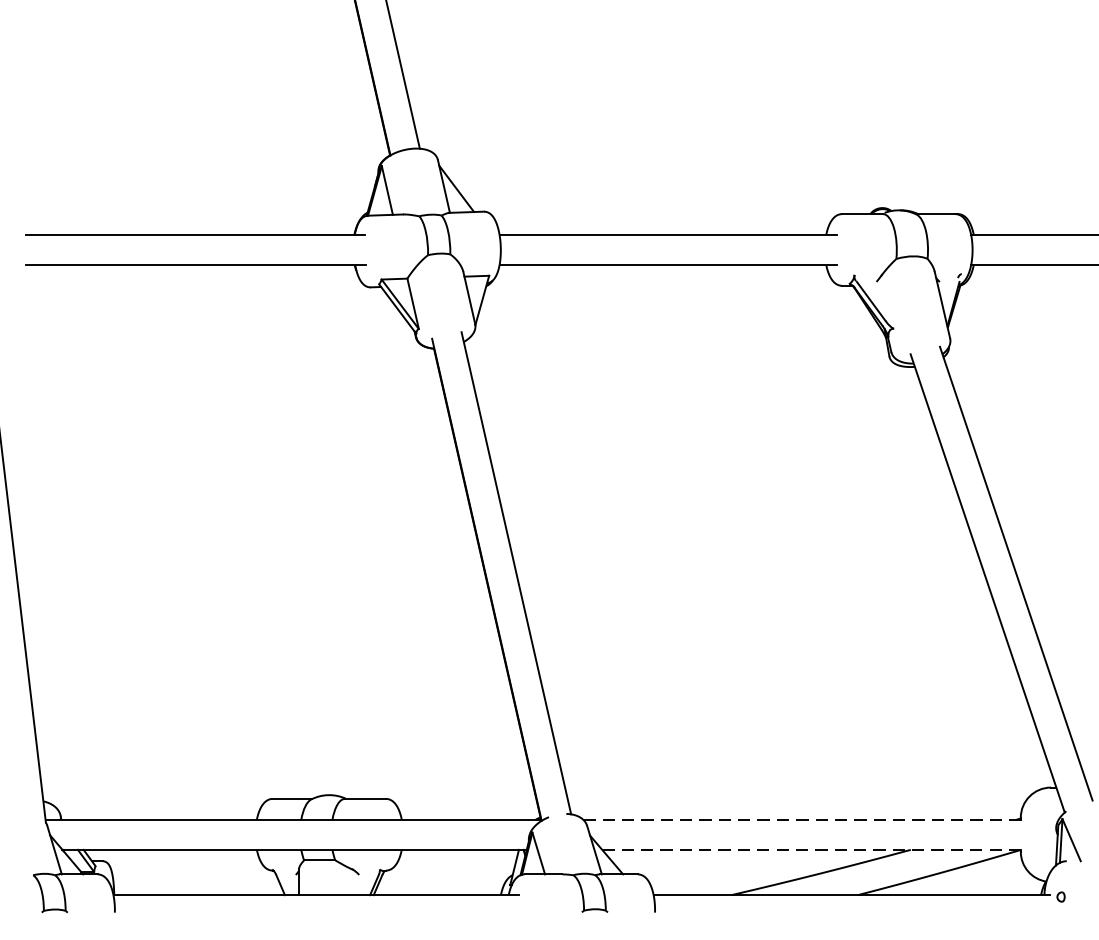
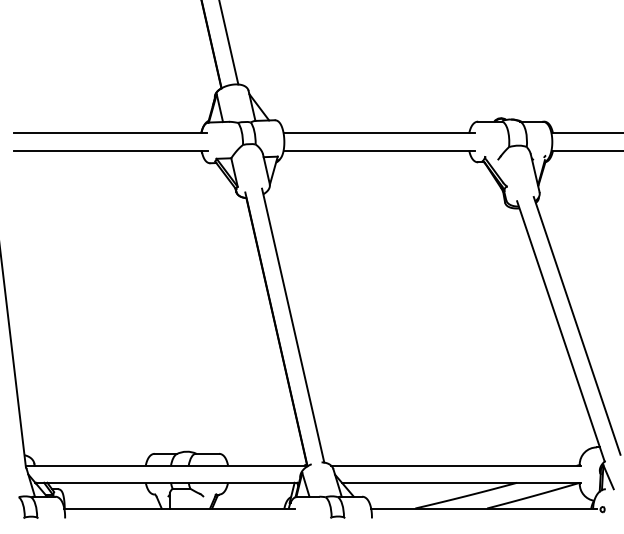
line: (803, 819) -> (456, 465), dashed -> solid
line: (812, 849) -> (461, 482), dashed -> solid

